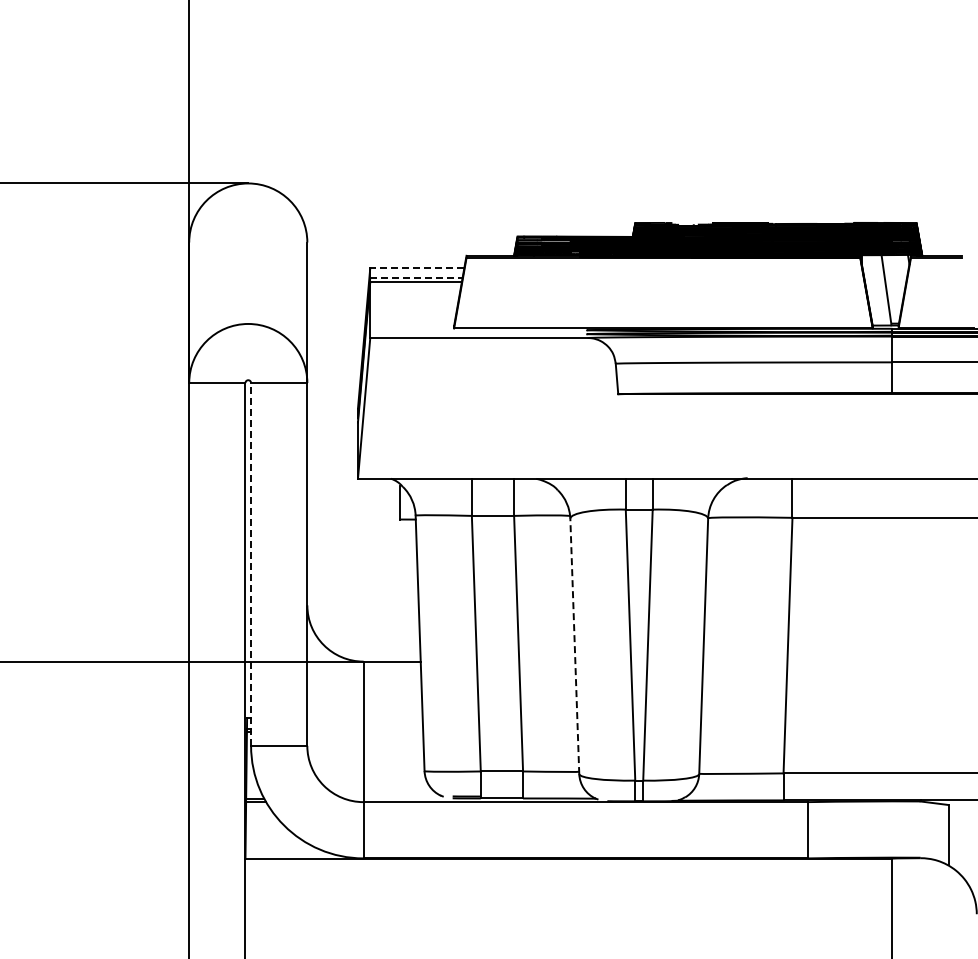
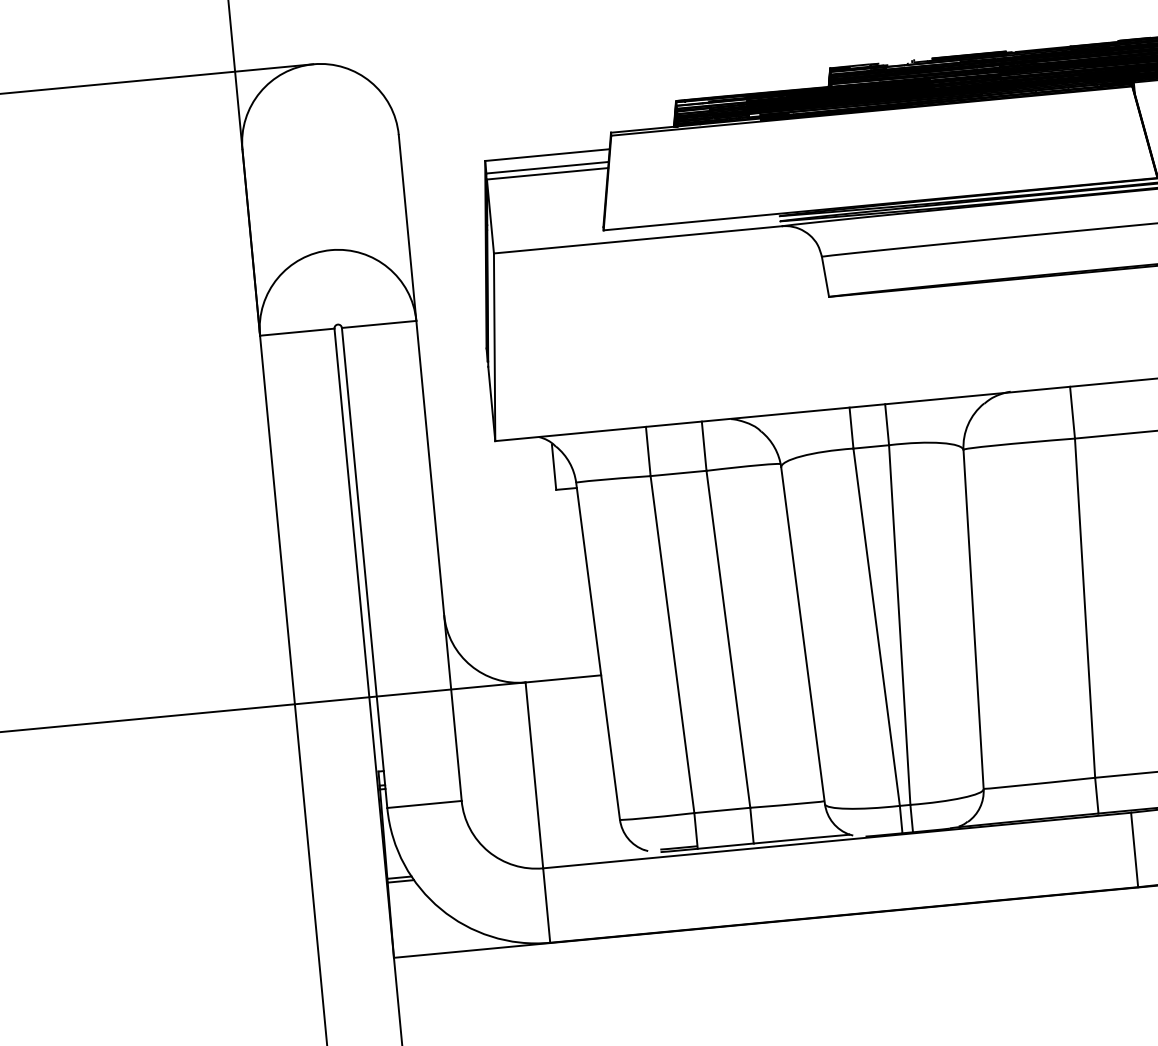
line: (416, 268) -> (546, 155), dashed -> solid
line: (416, 277) -> (547, 167), dashed -> solid
line: (251, 563) -> (365, 566), dashed -> solid
line: (574, 646) -> (802, 636), dashed -> solid

